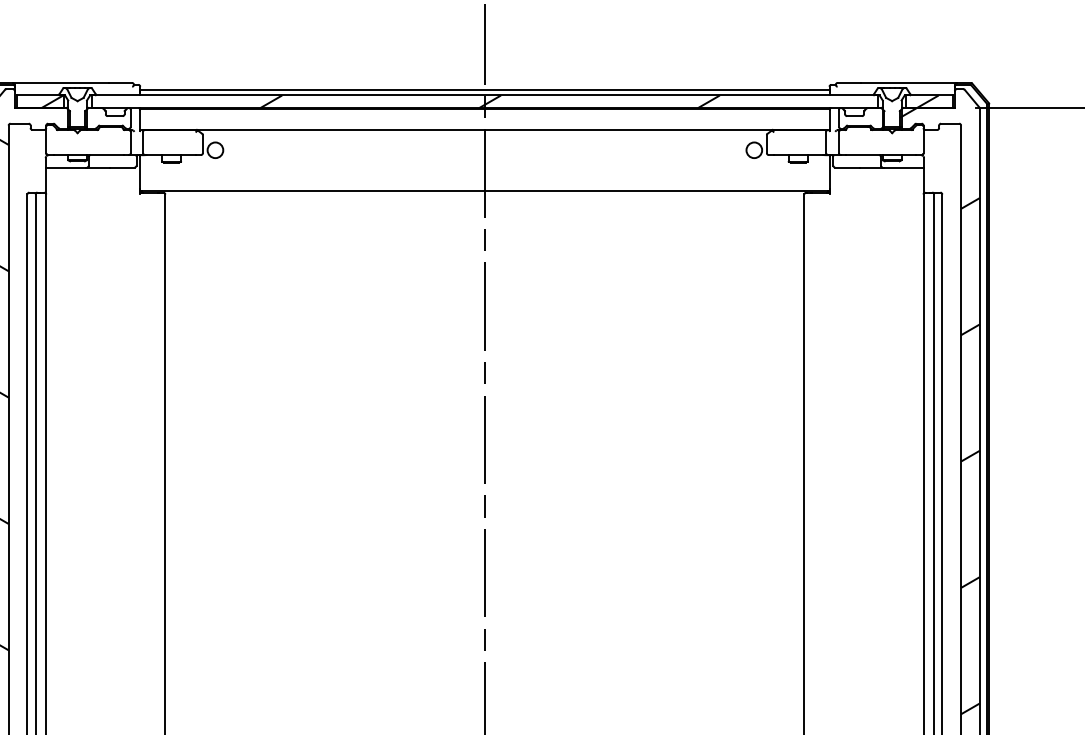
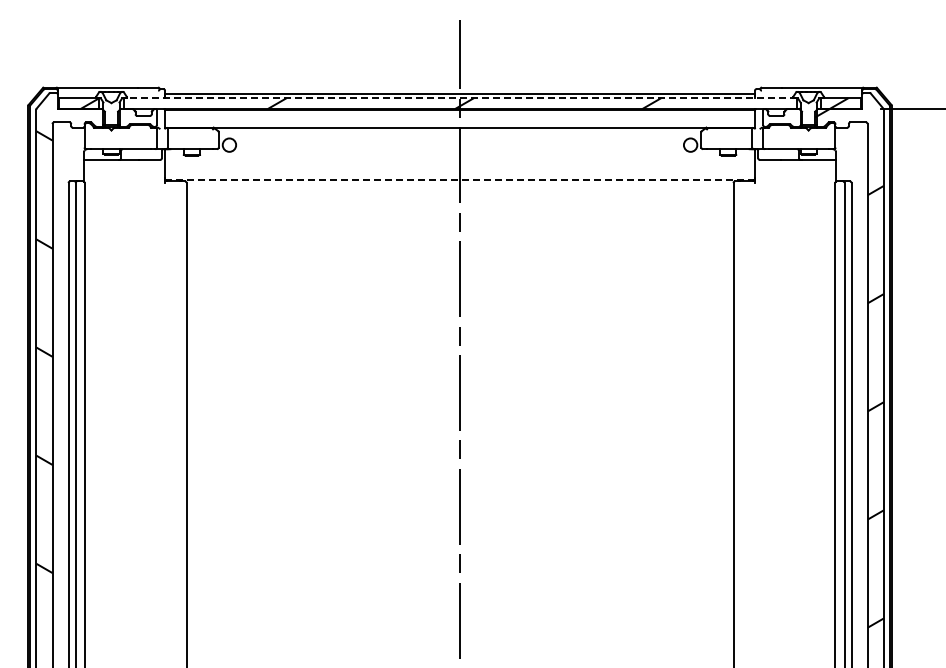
line: (484, 95) -> (459, 98), solid -> dashed
line: (485, 190) -> (460, 179), solid -> dashed

